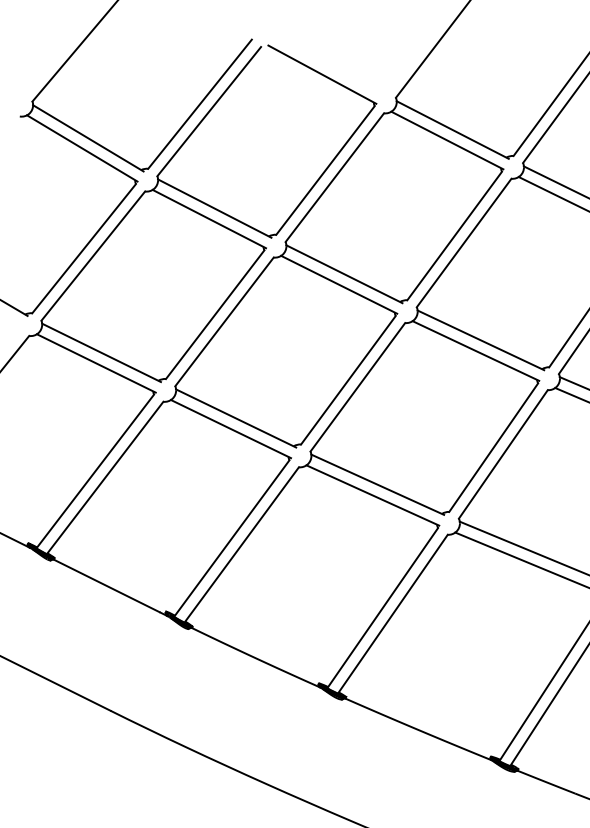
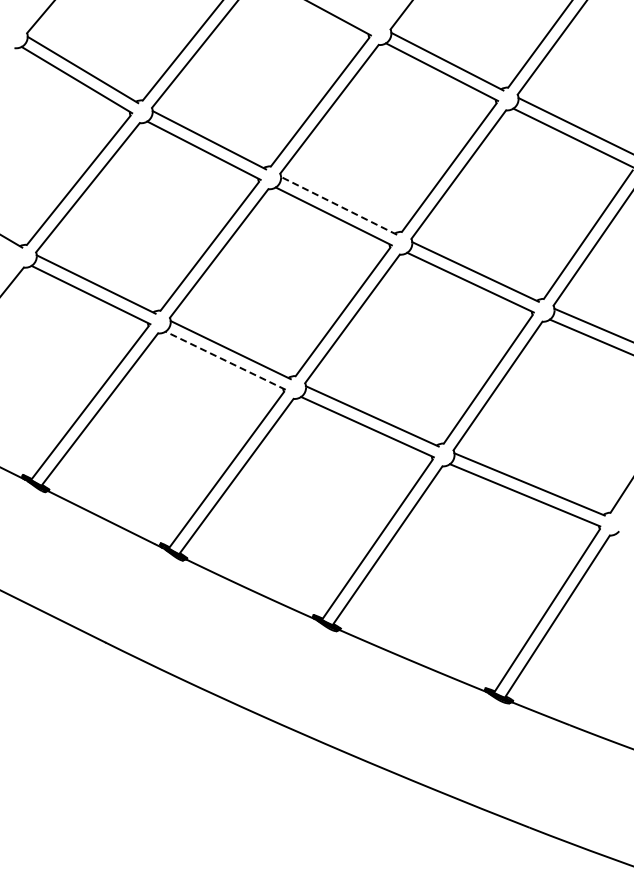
line: (344, 273) -> (339, 205), solid -> dashed
line: (230, 428) -> (225, 360), solid -> dashed

